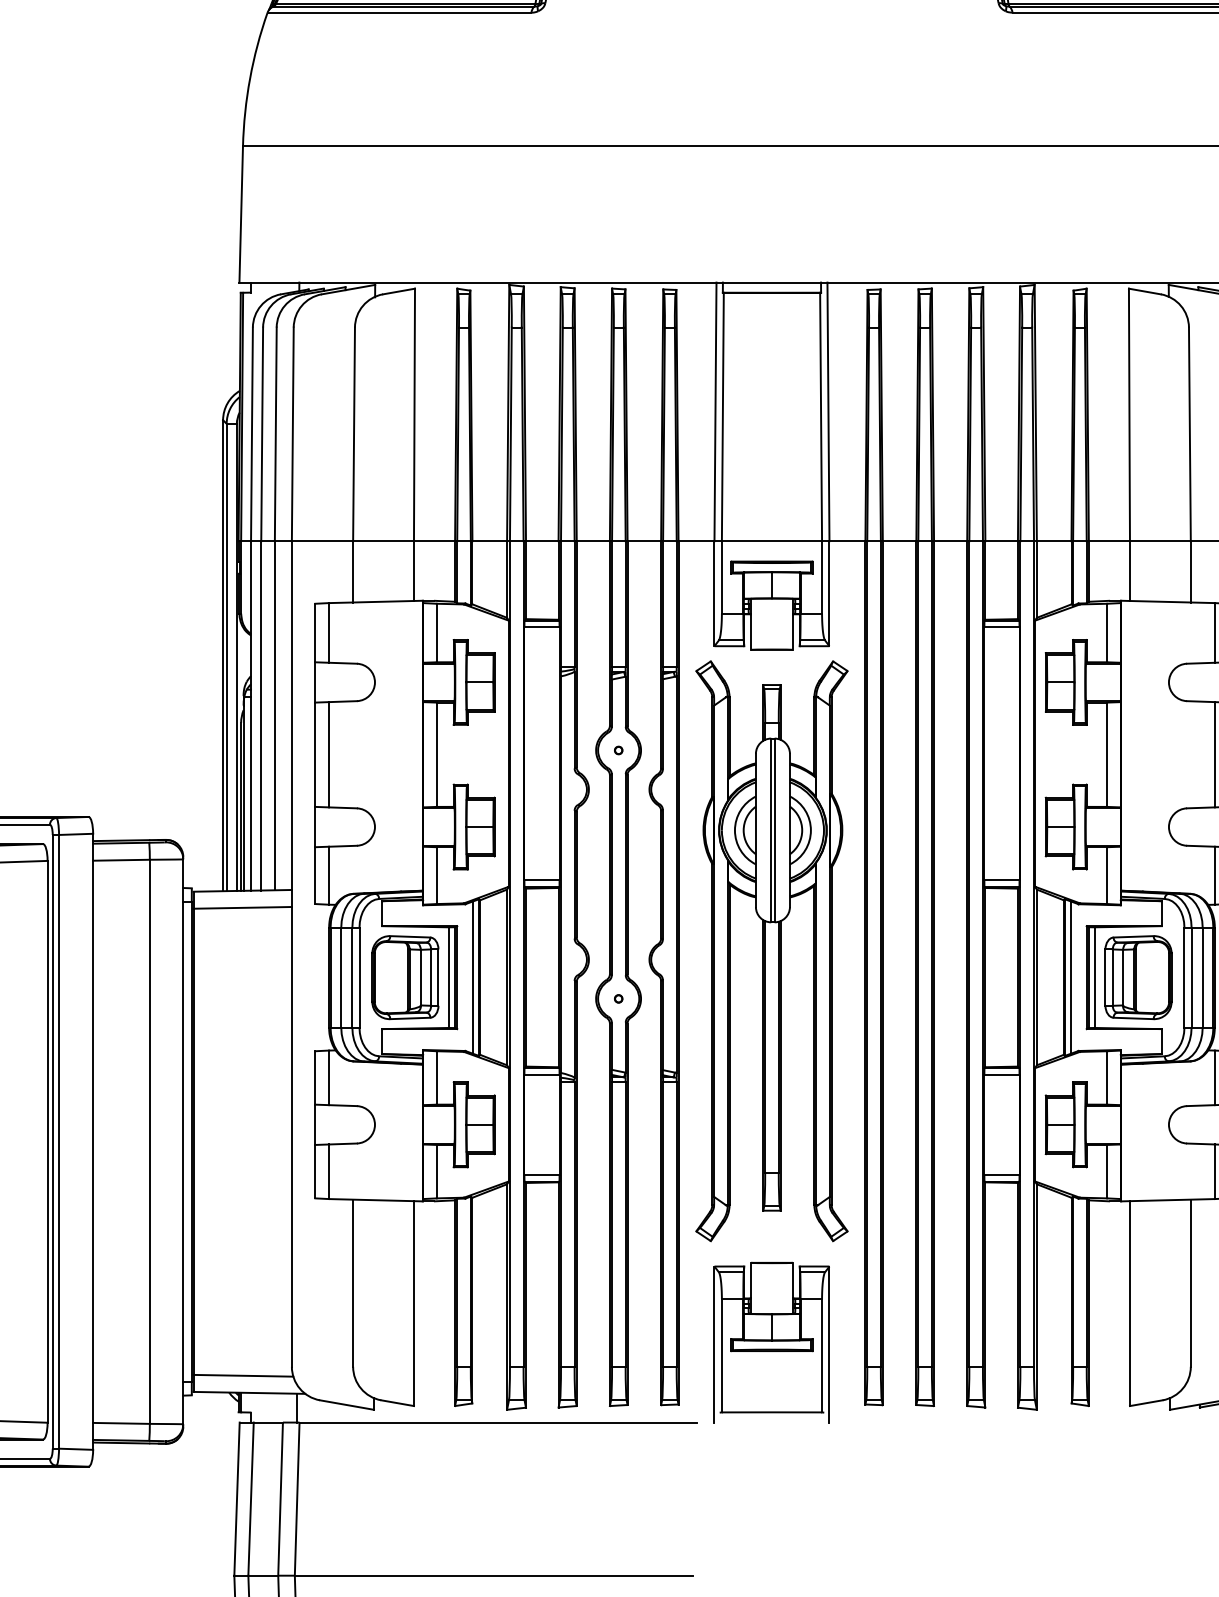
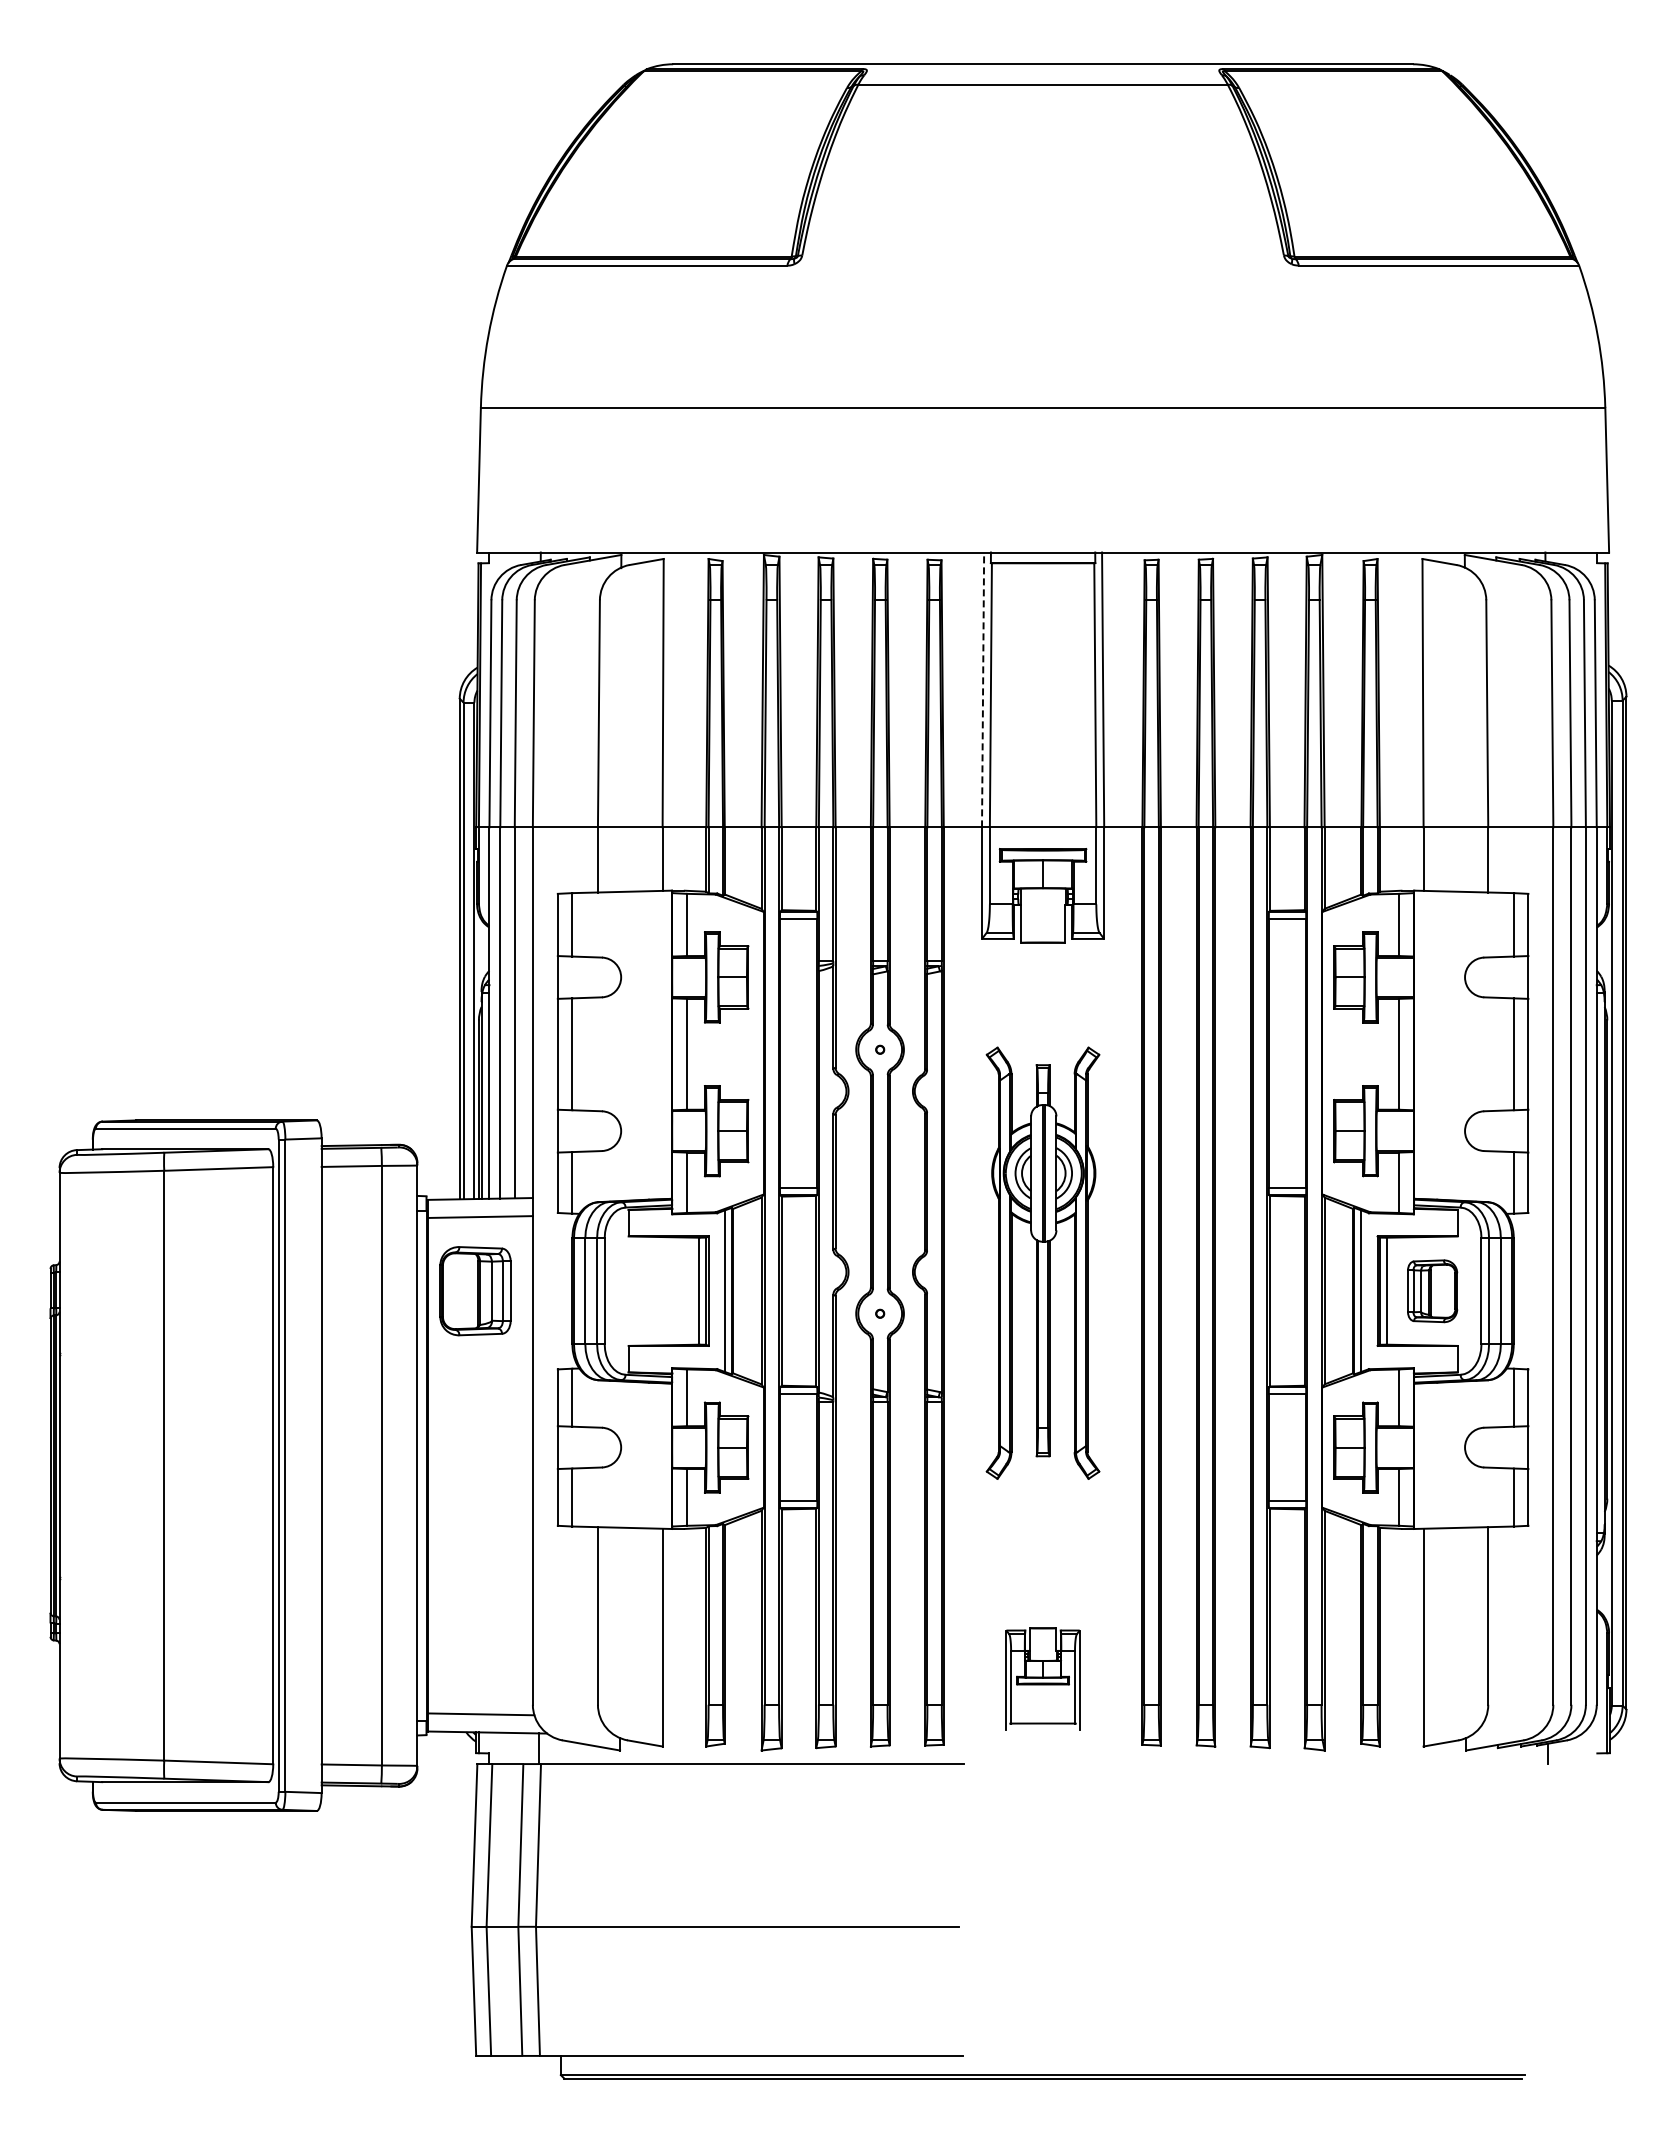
line: (715, 411) -> (983, 689), solid -> dashed
part: (771, 951) -> (1042, 1263), size x0.7
part: (405, 977) -> (475, 1291), moved
part: (1138, 977) -> (1432, 1291), size x0.7
part: (771, 1342) -> (1042, 1678), size x0.6

